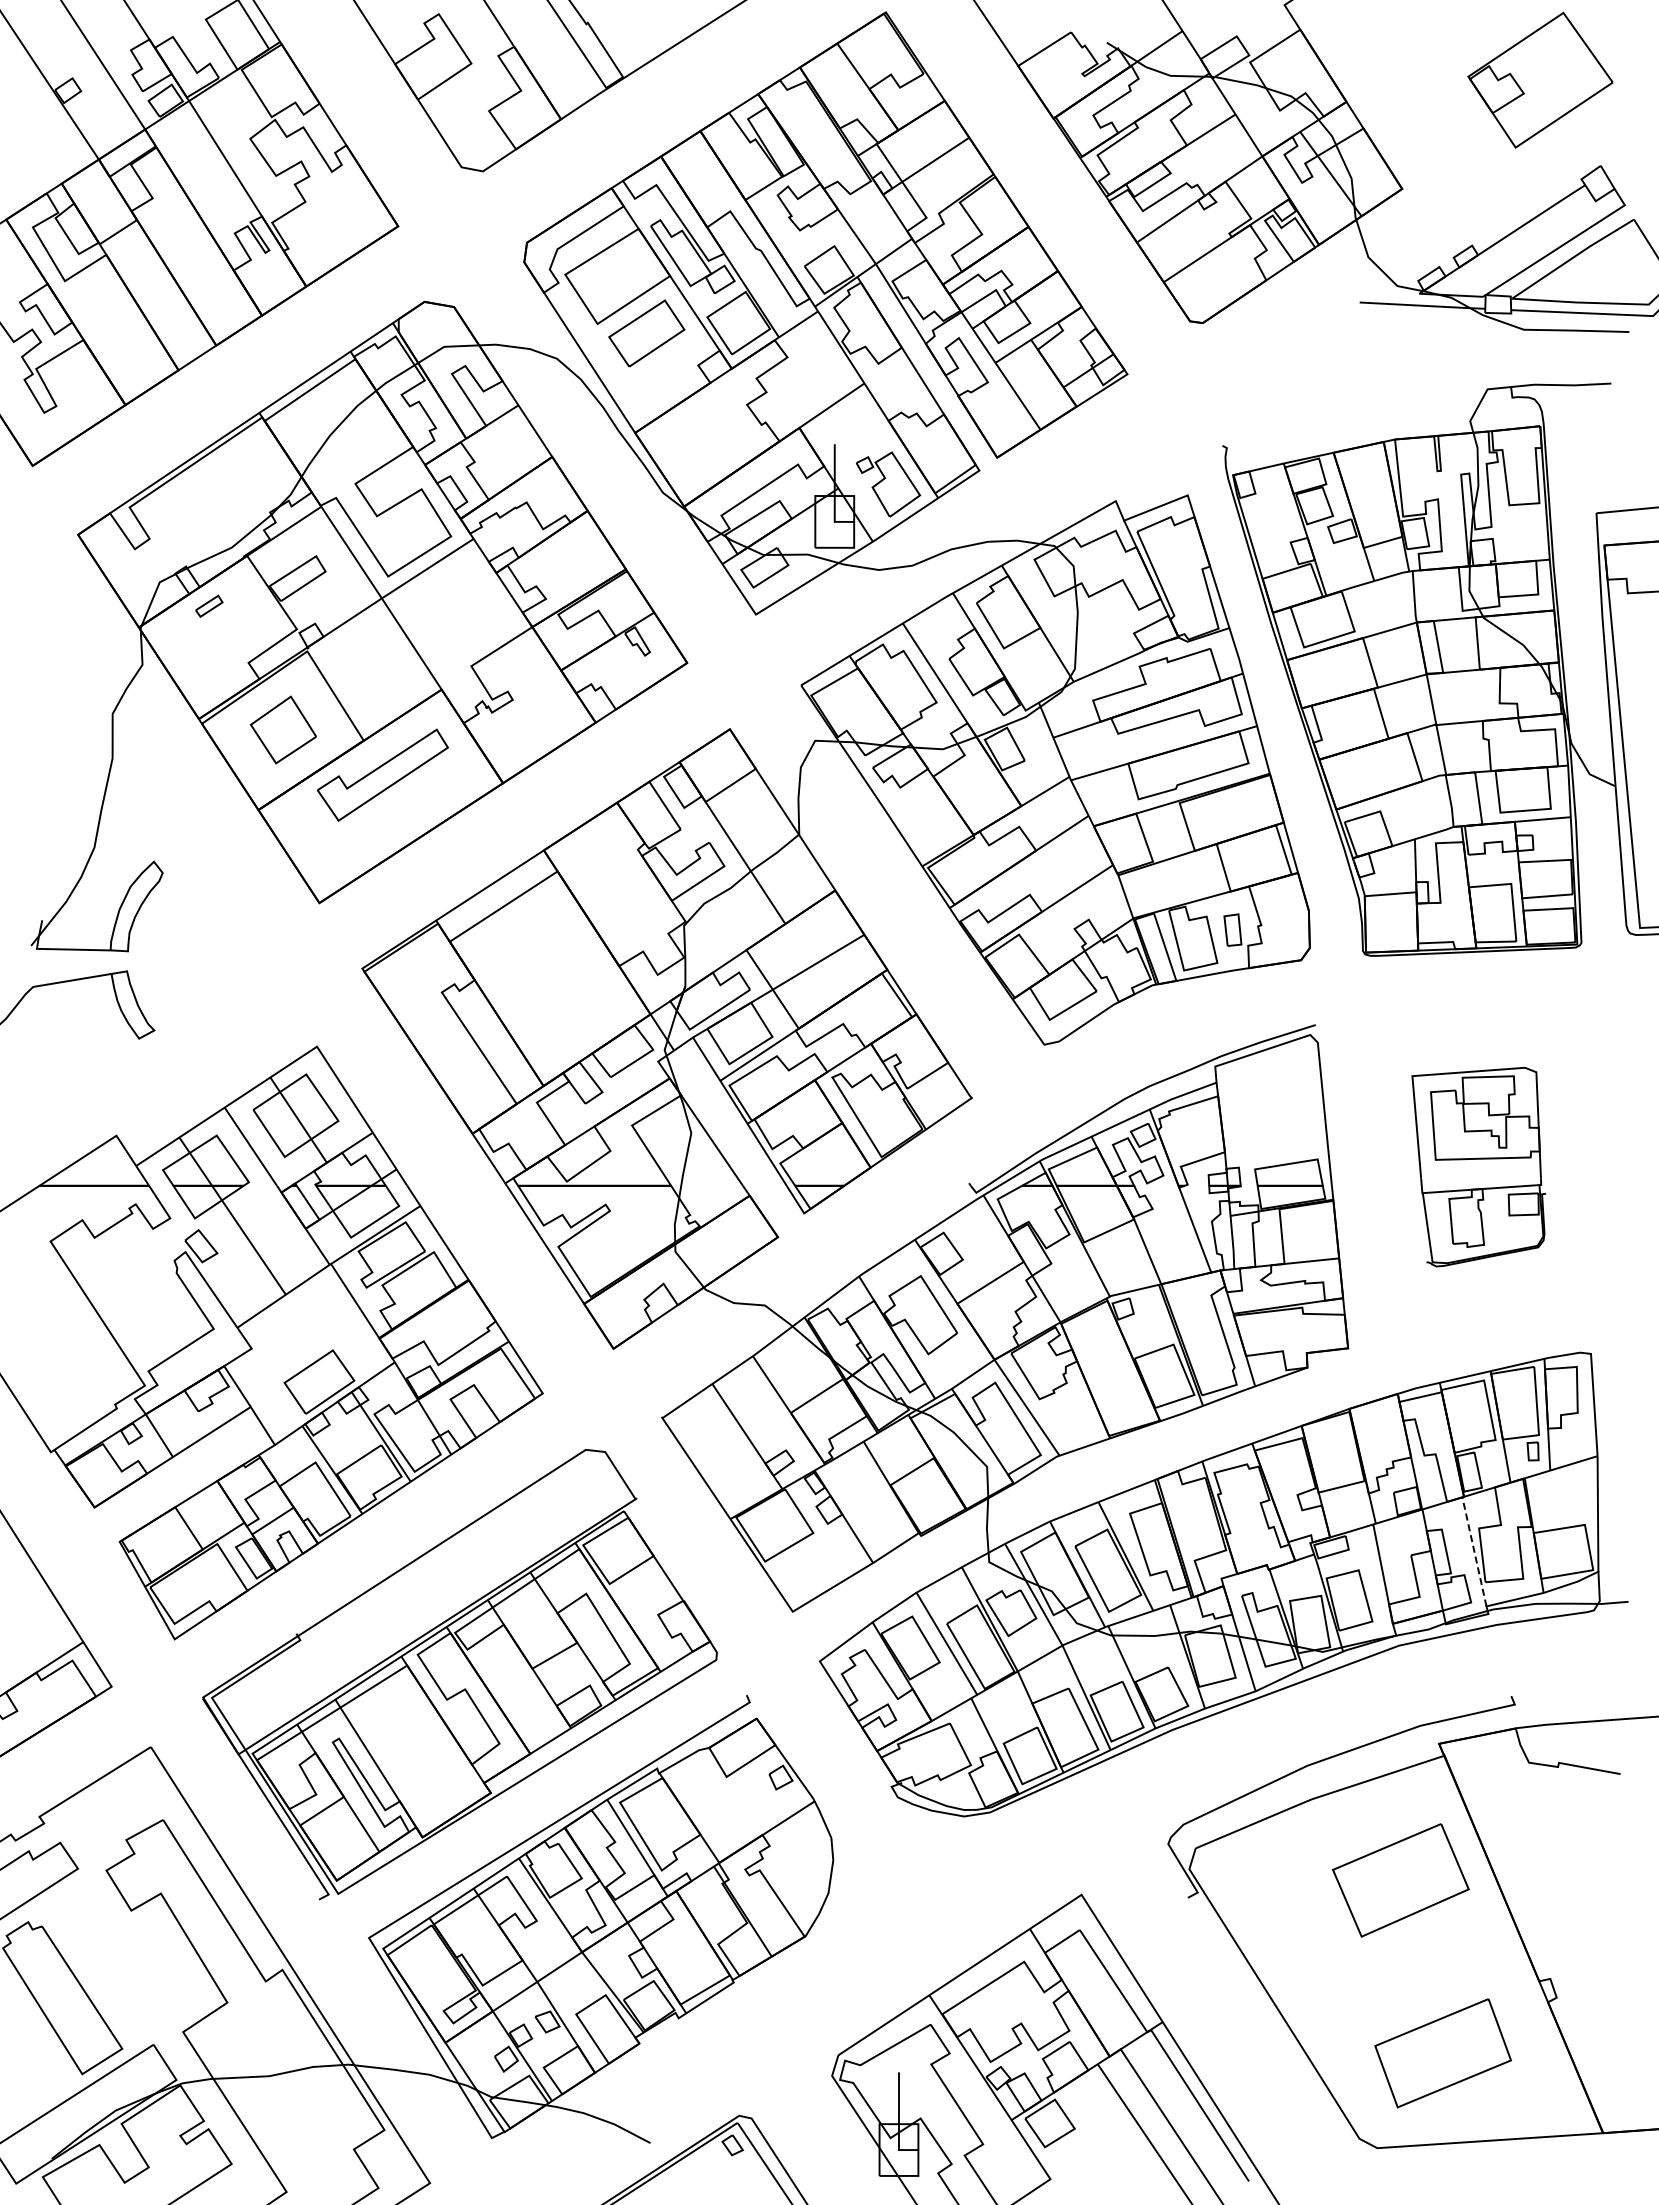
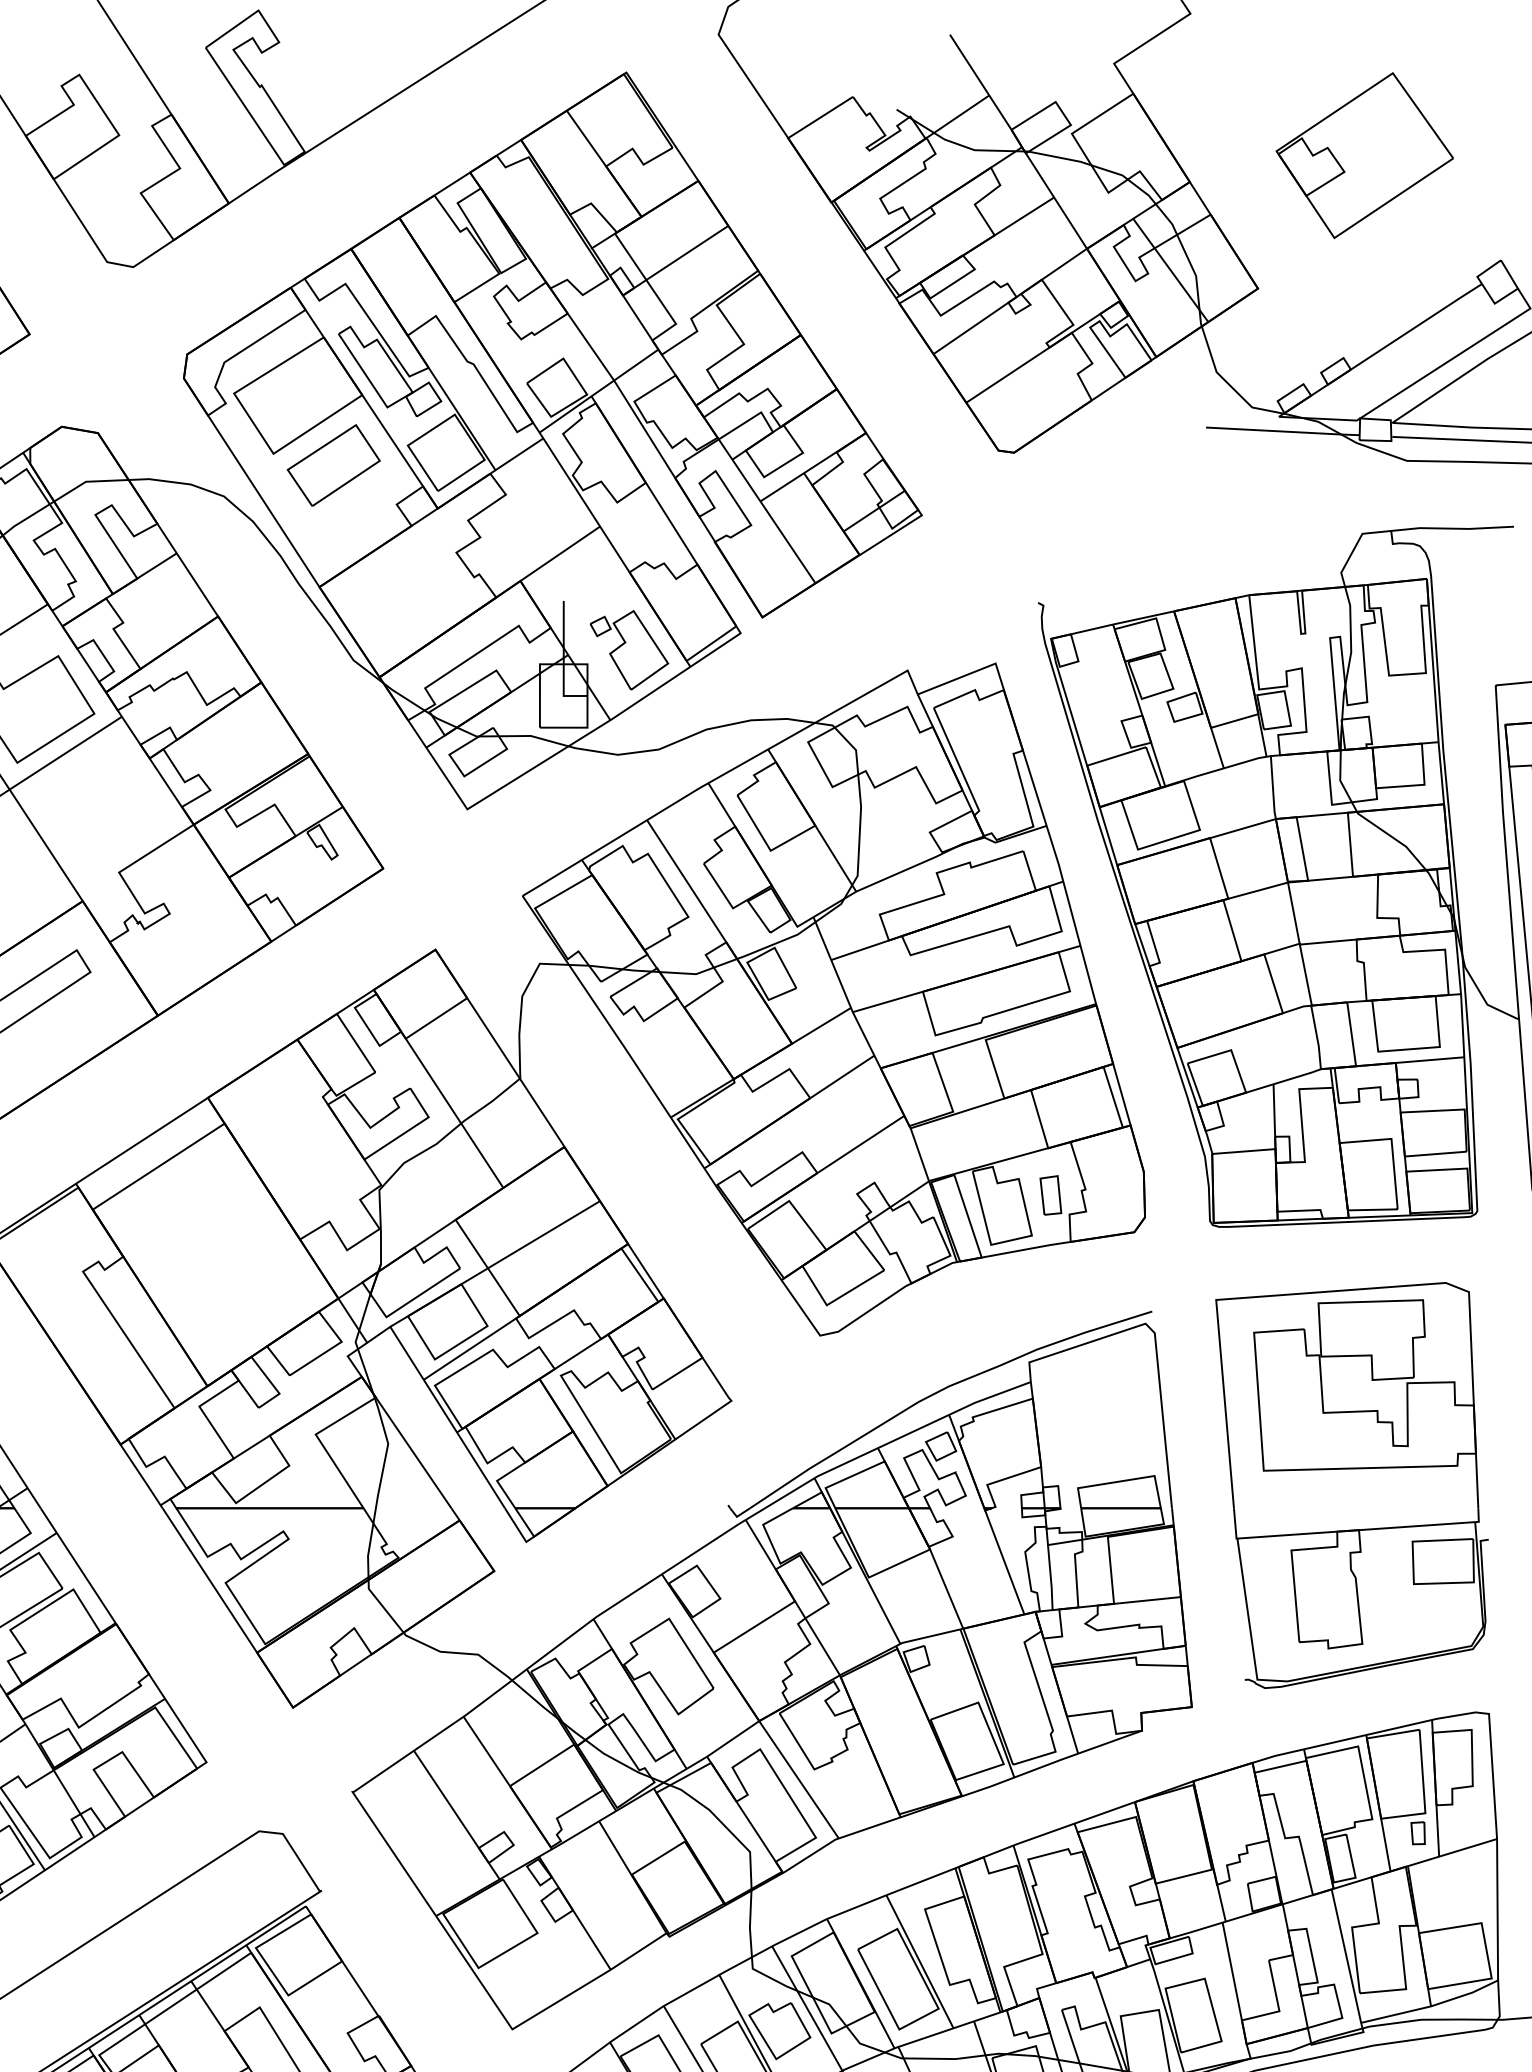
part: (1540, 79) -> (1364, 154), moved
part: (1478, 1166) -> (1351, 1484), size x1.67
line: (1474, 1551) -> (1346, 1955), dashed -> solid

